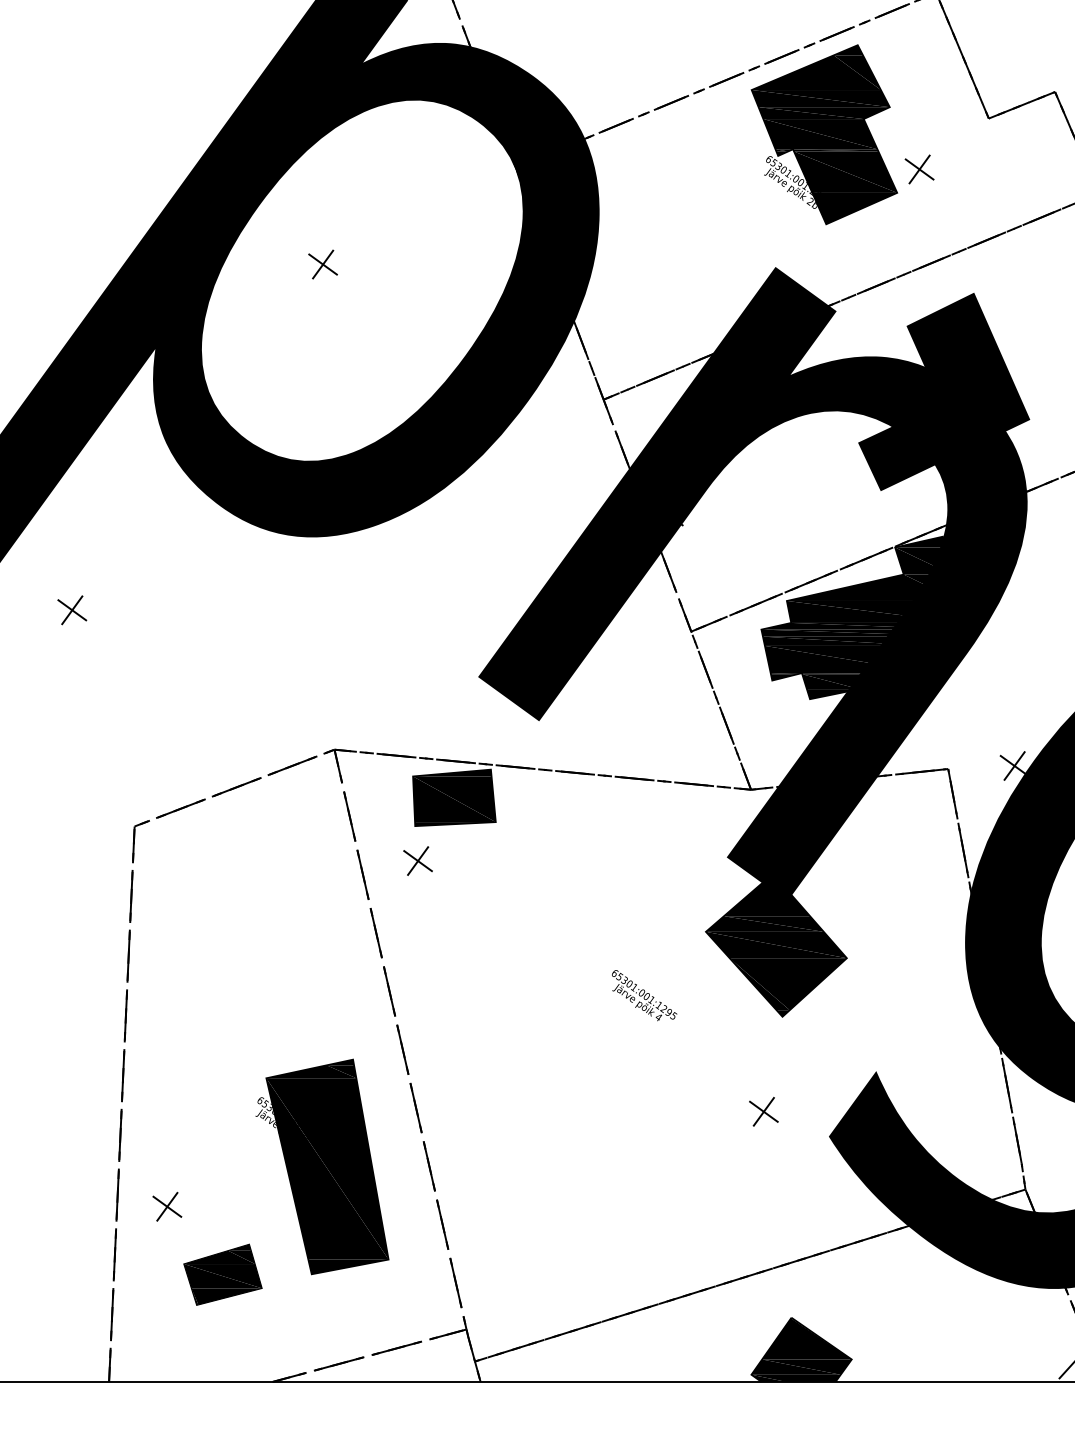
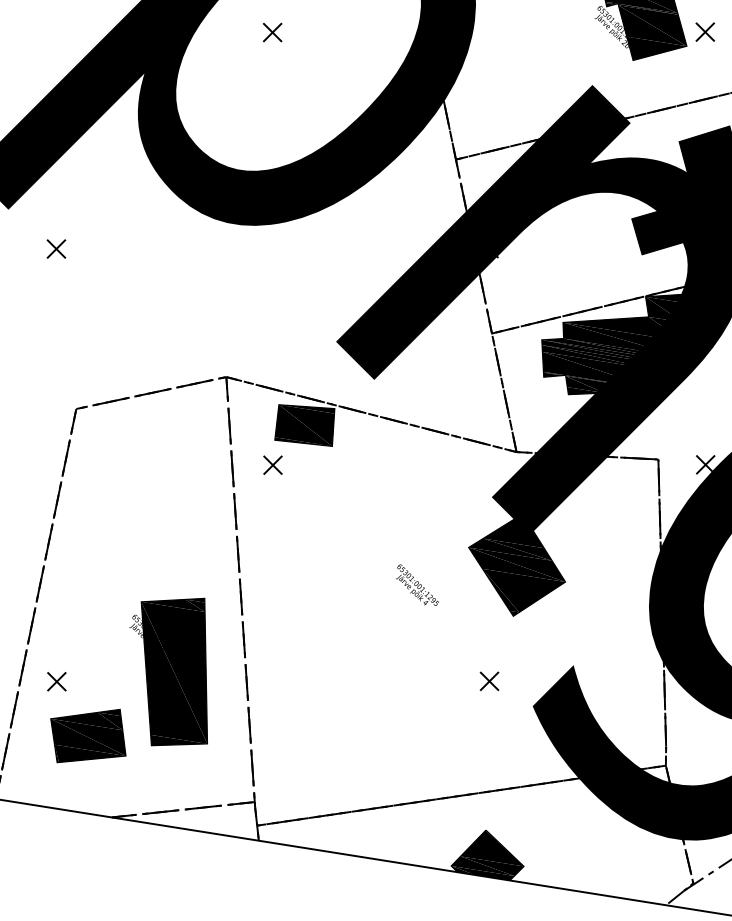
part: (222, 1274) -> (88, 735), size x1.43

